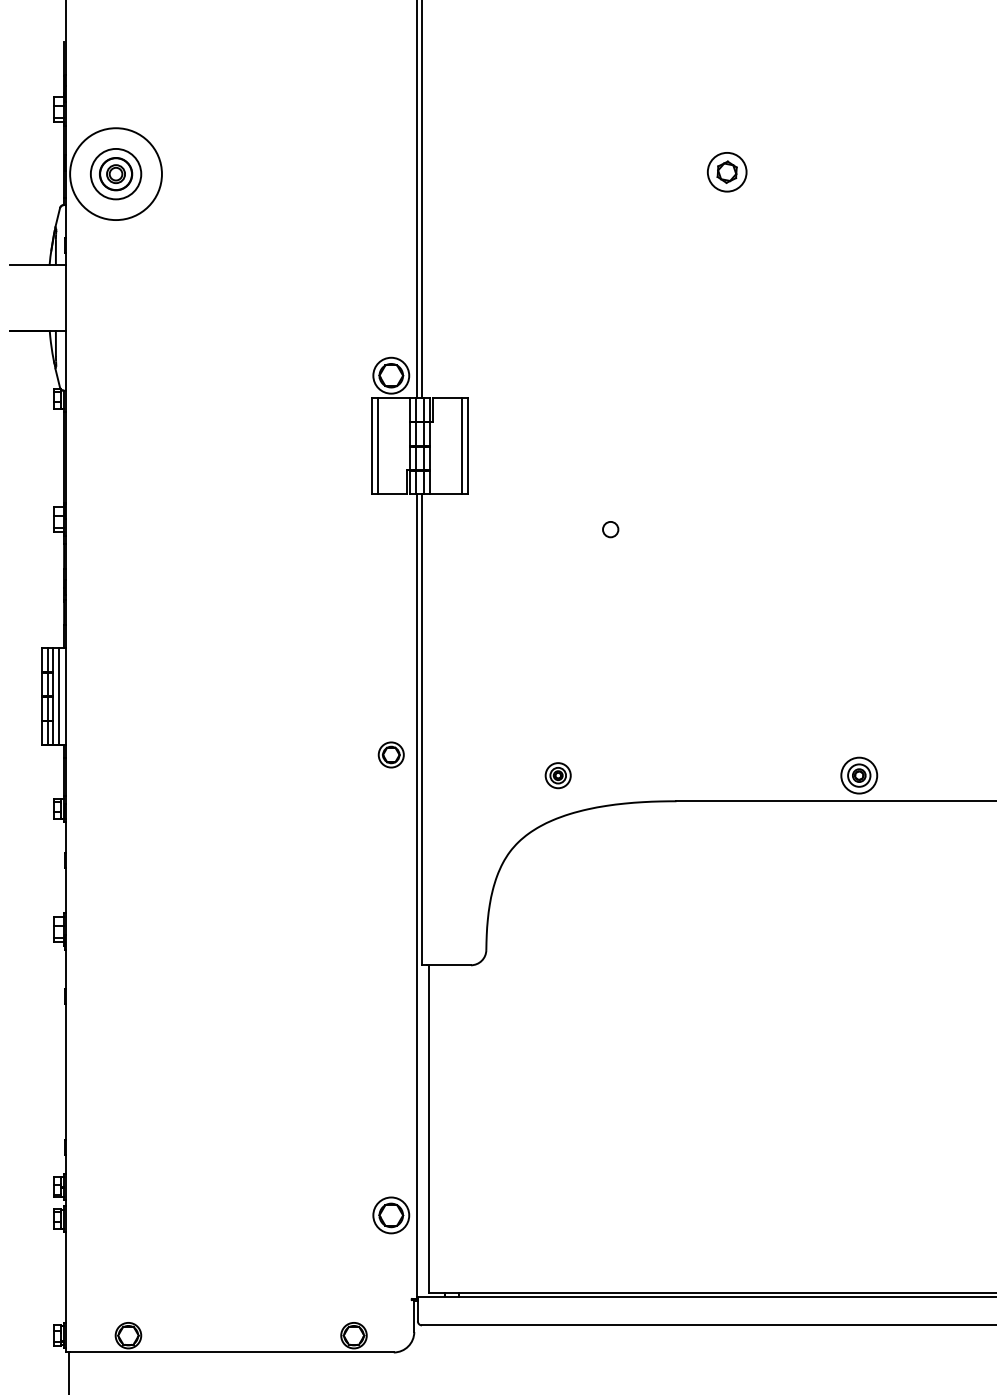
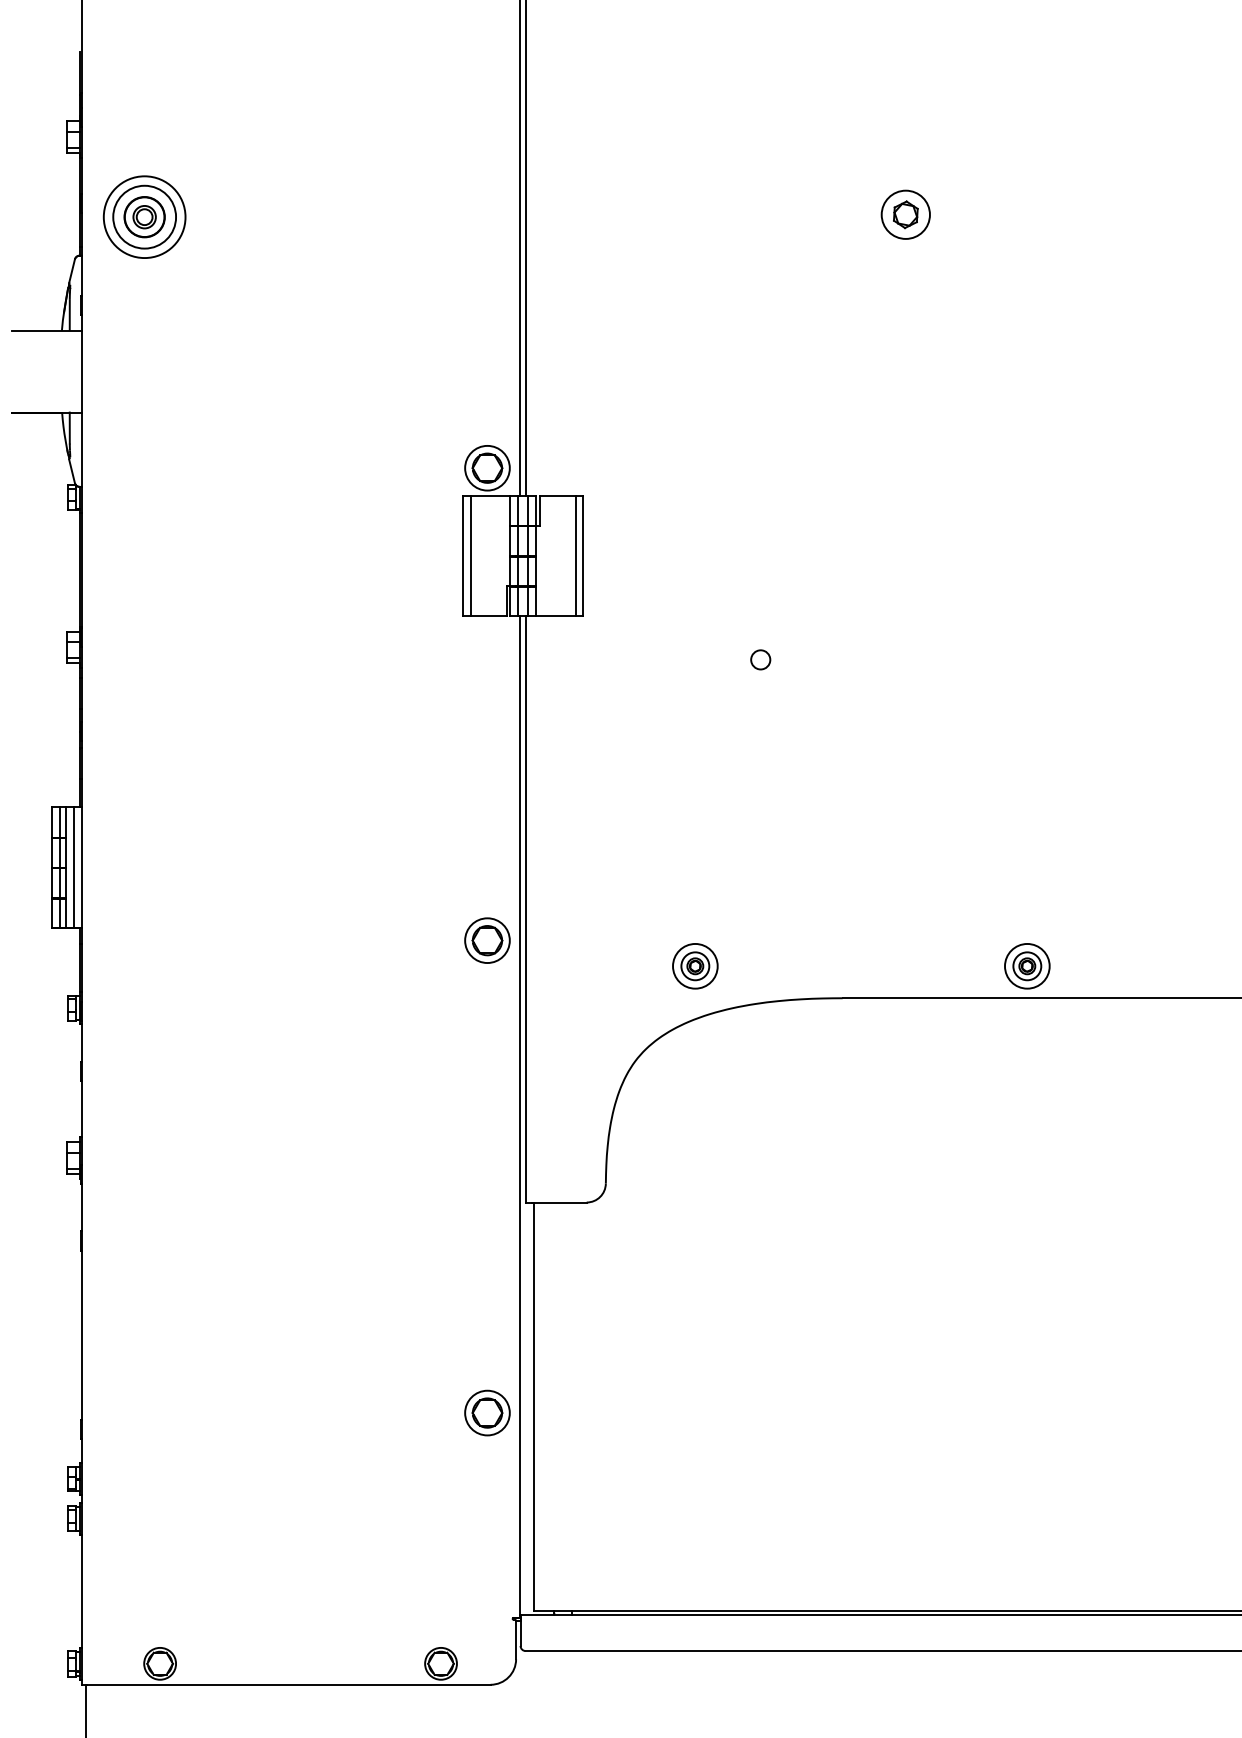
circle: (115, 174) -> (144, 217), size x0.71
part: (391, 754) -> (487, 940), size x1.43
part: (558, 775) -> (695, 966), size x1.43
part: (859, 775) -> (1027, 966), moved
part: (391, 1214) -> (487, 1412), moved

